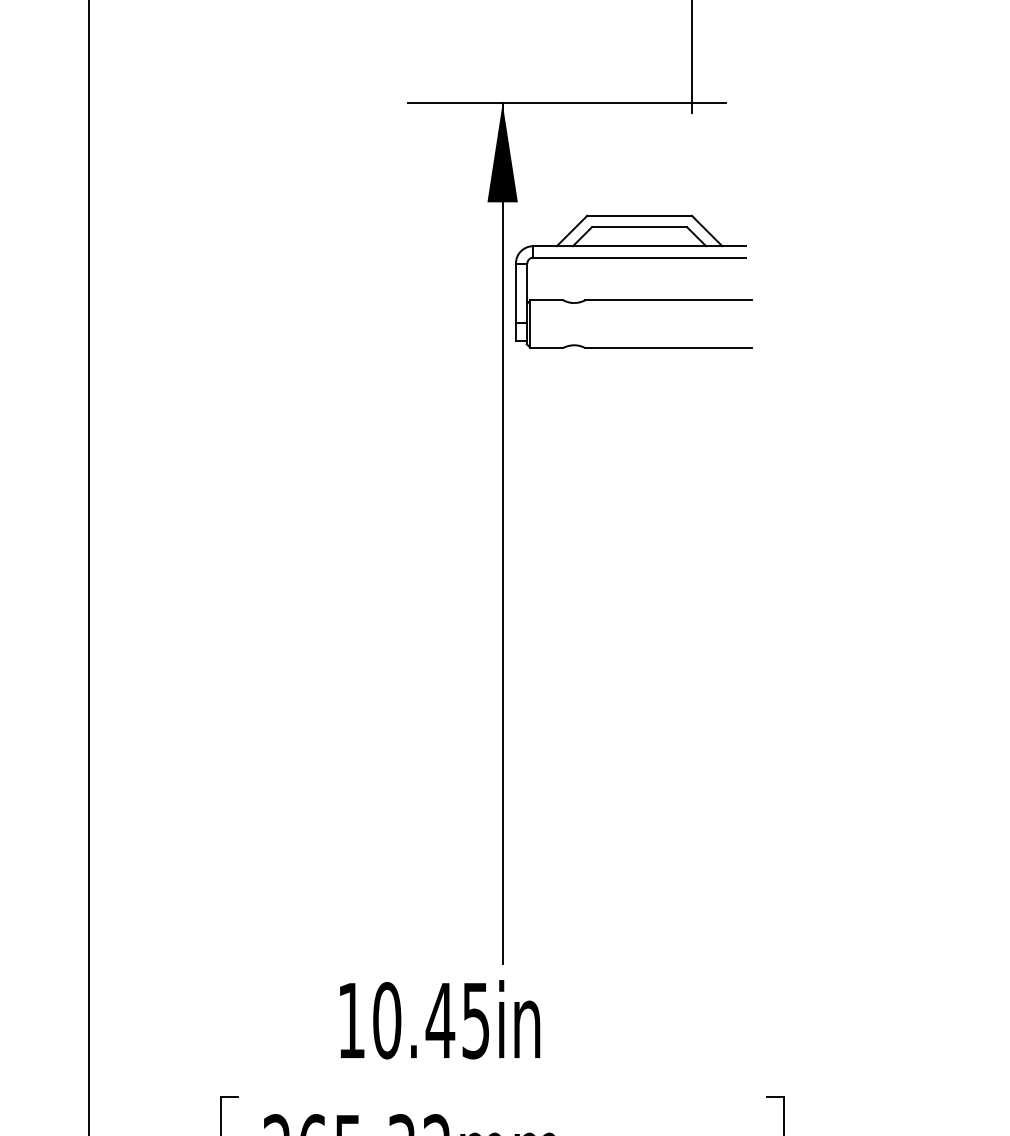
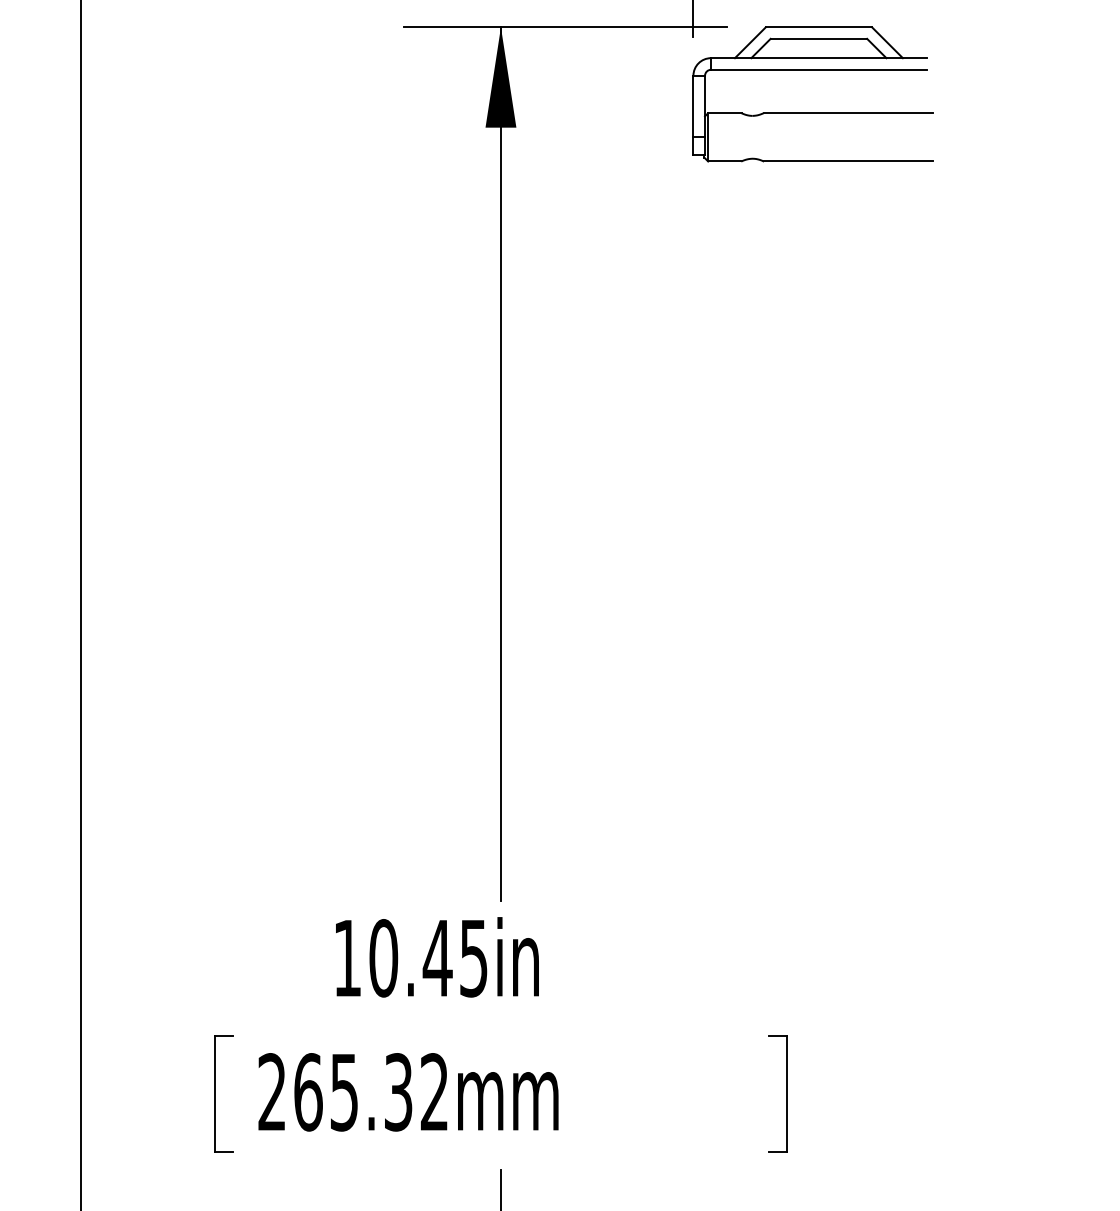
part: (633, 299) -> (812, 112), moved

